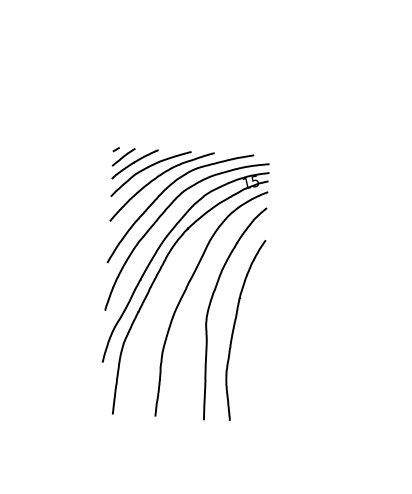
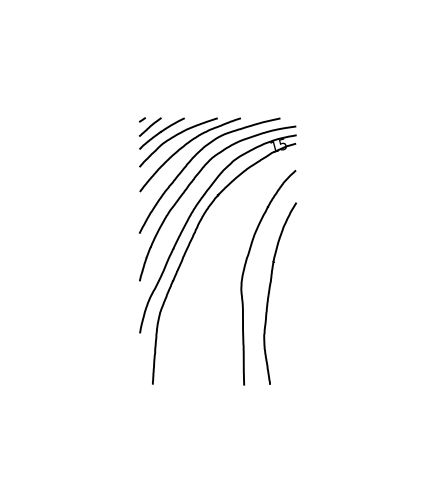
curve: (187, 290) -> (220, 256), removed

